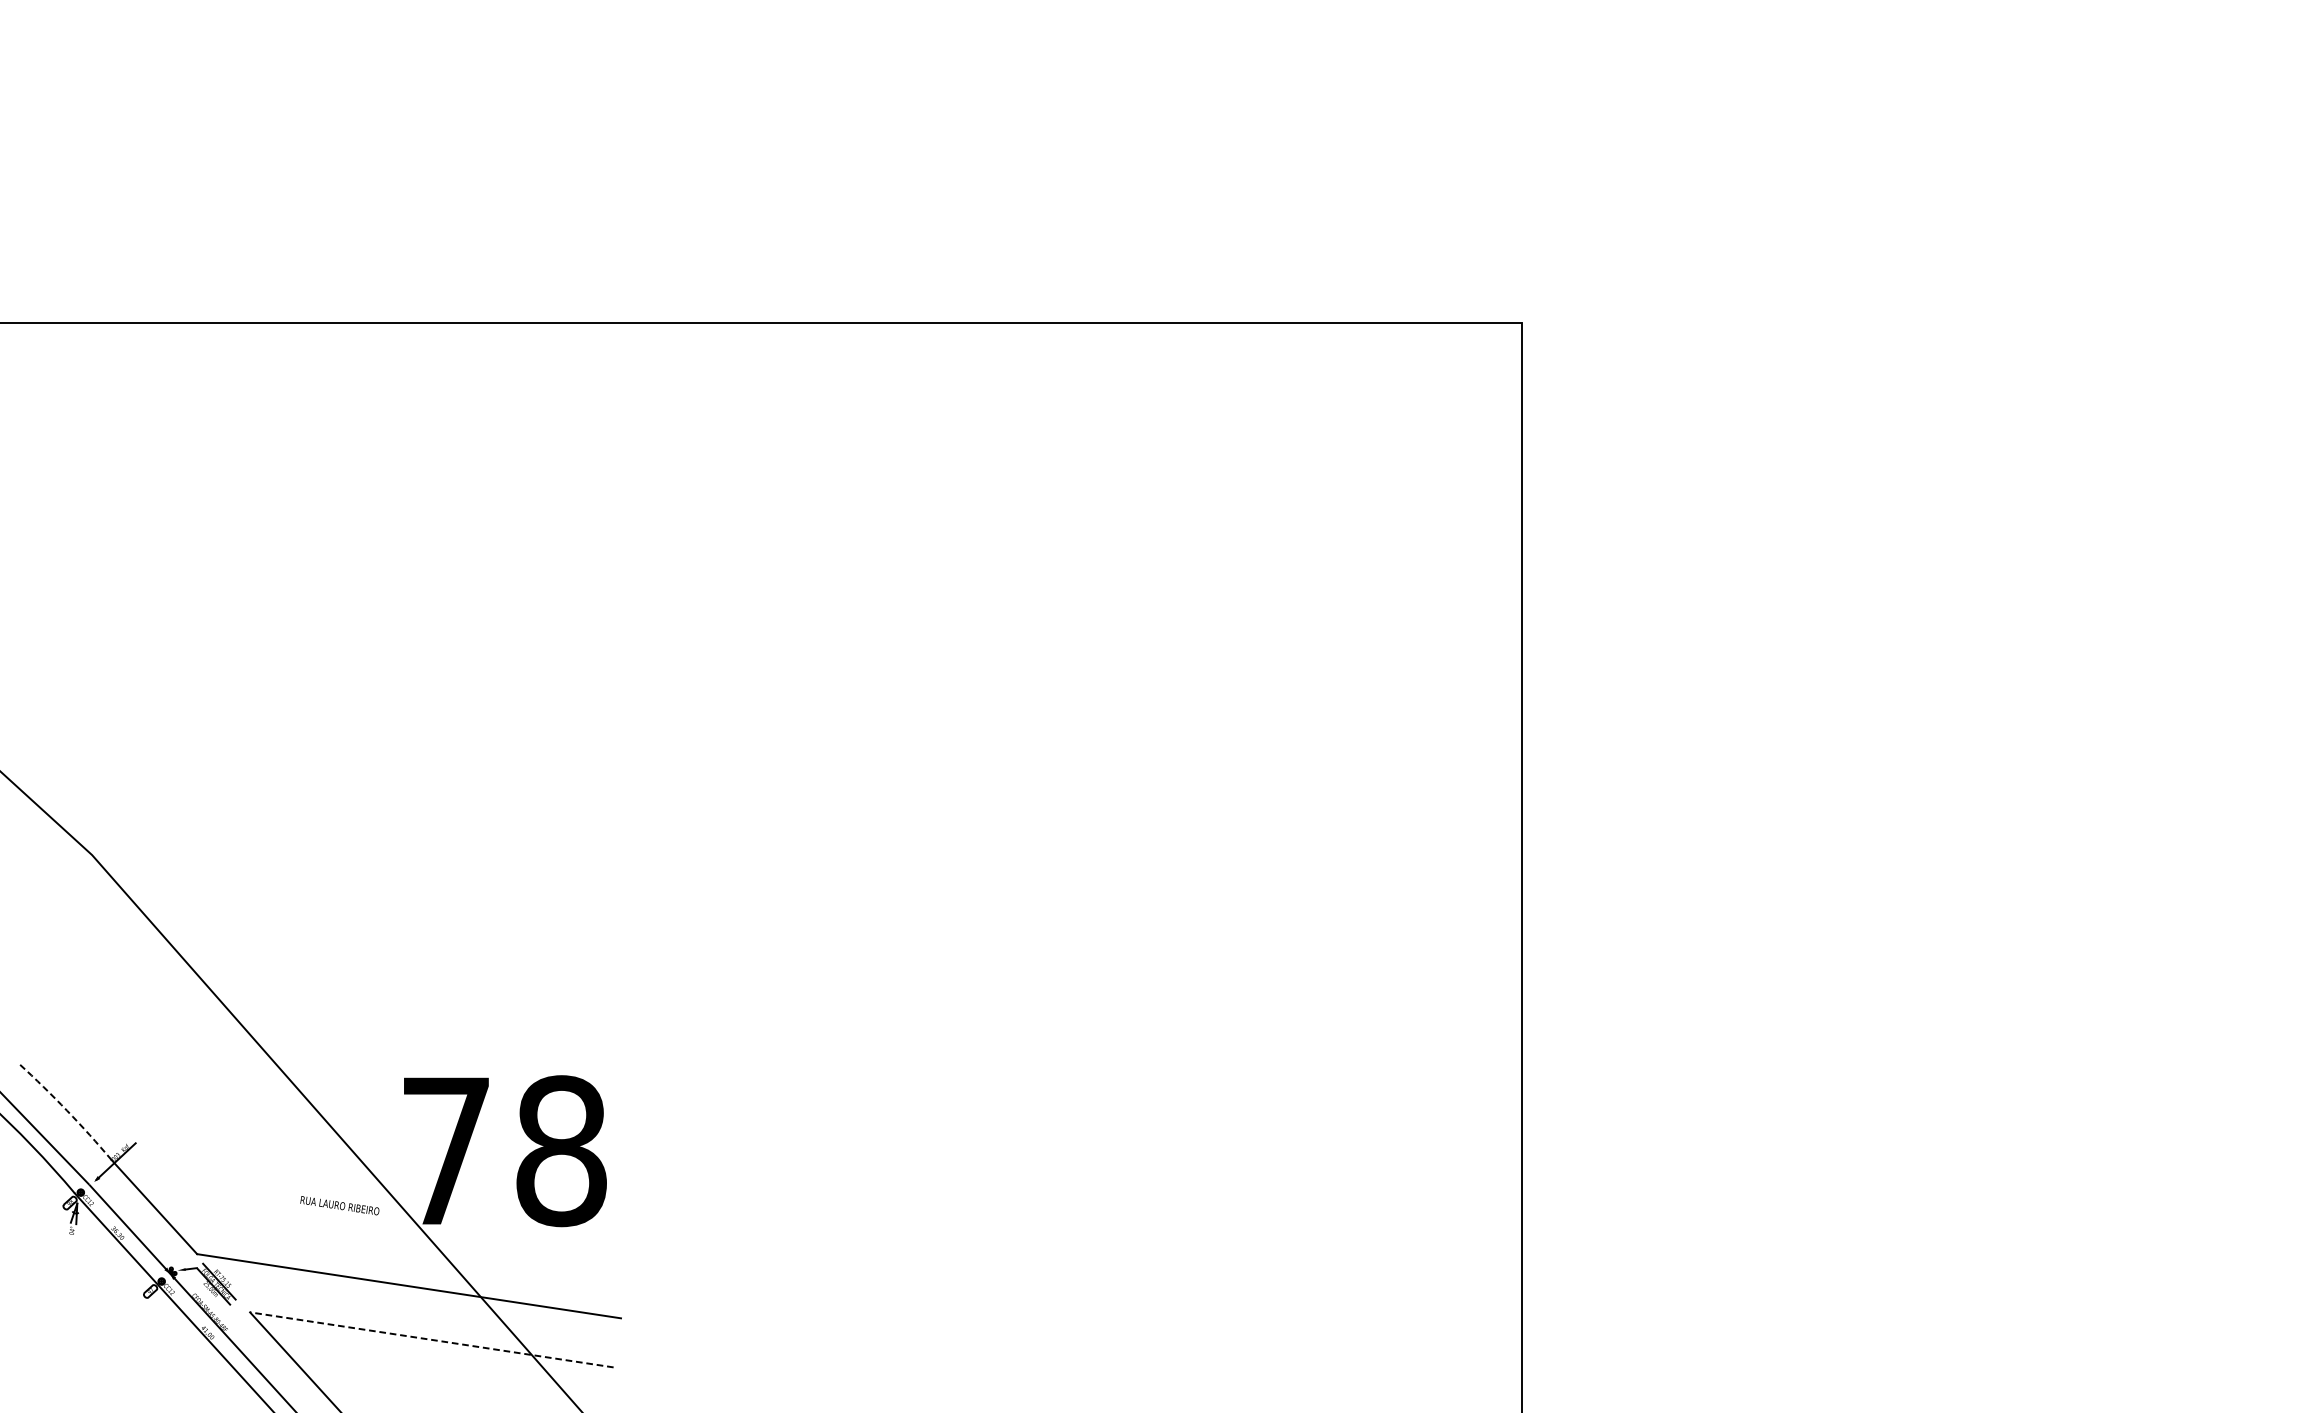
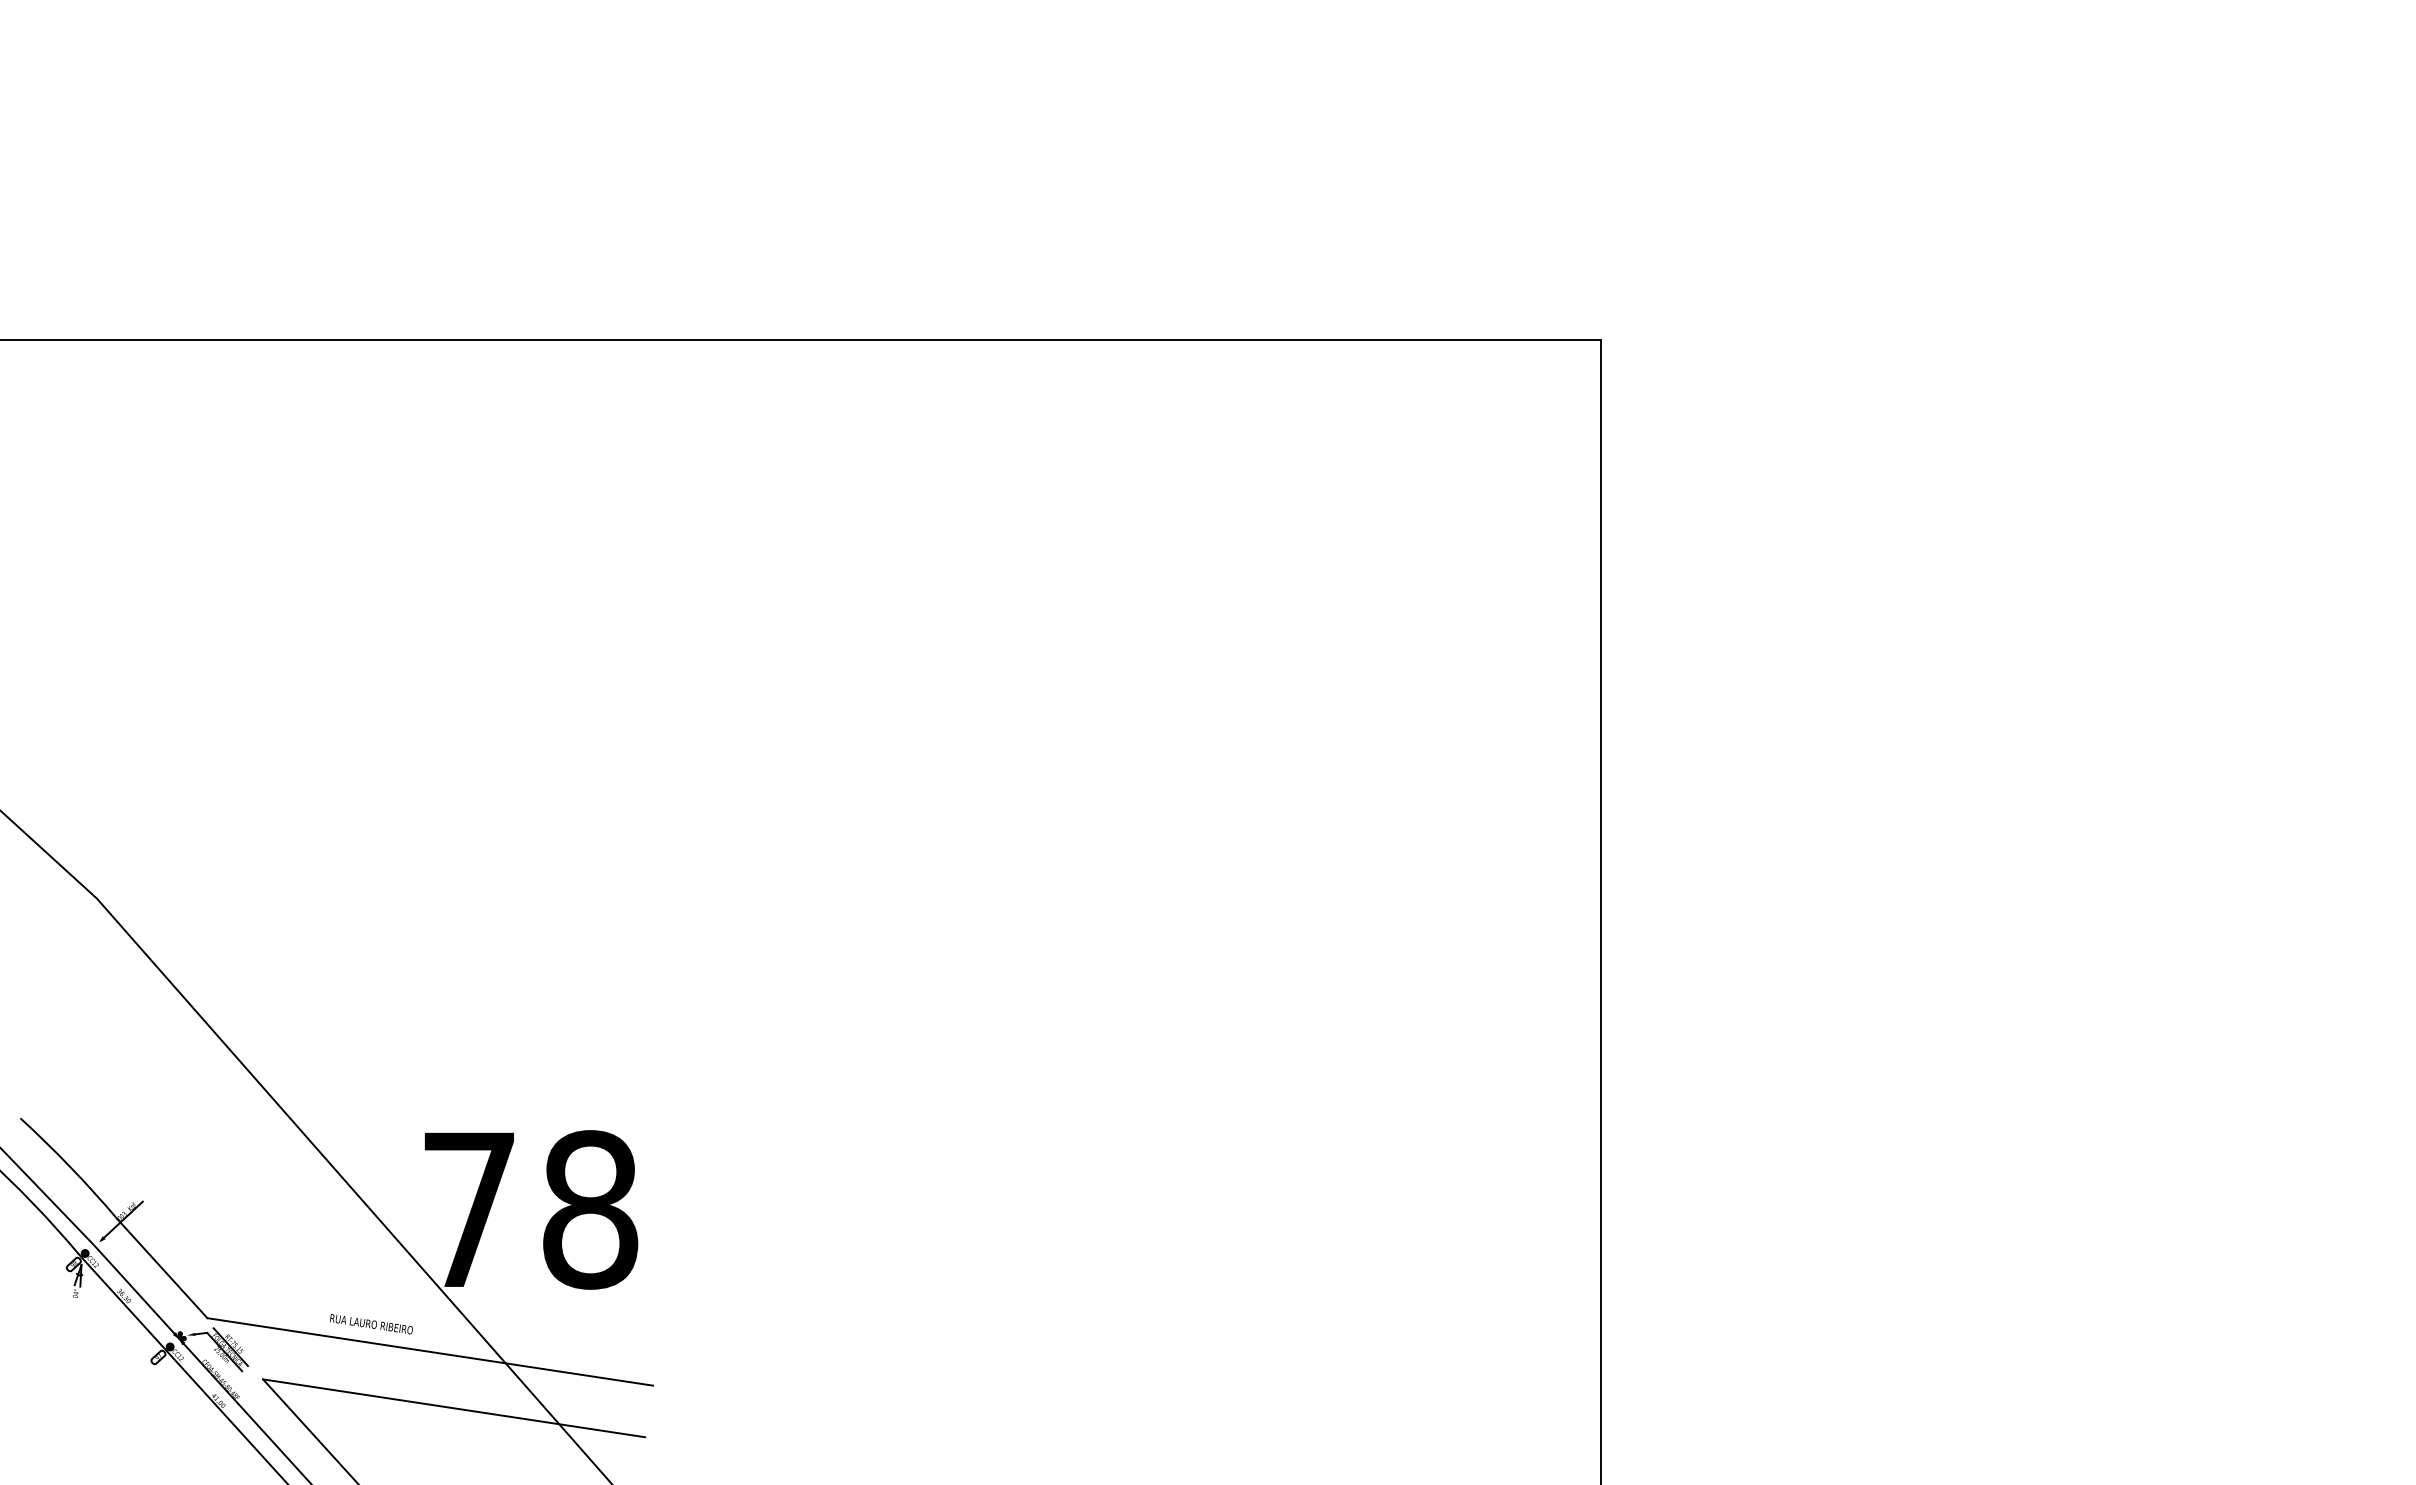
arc: (66, 1110) -> (70, 1167), dashed -> solid
text: (338, 1205) -> (370, 1324), moved
line: (431, 1340) -> (453, 1408), dashed -> solid

